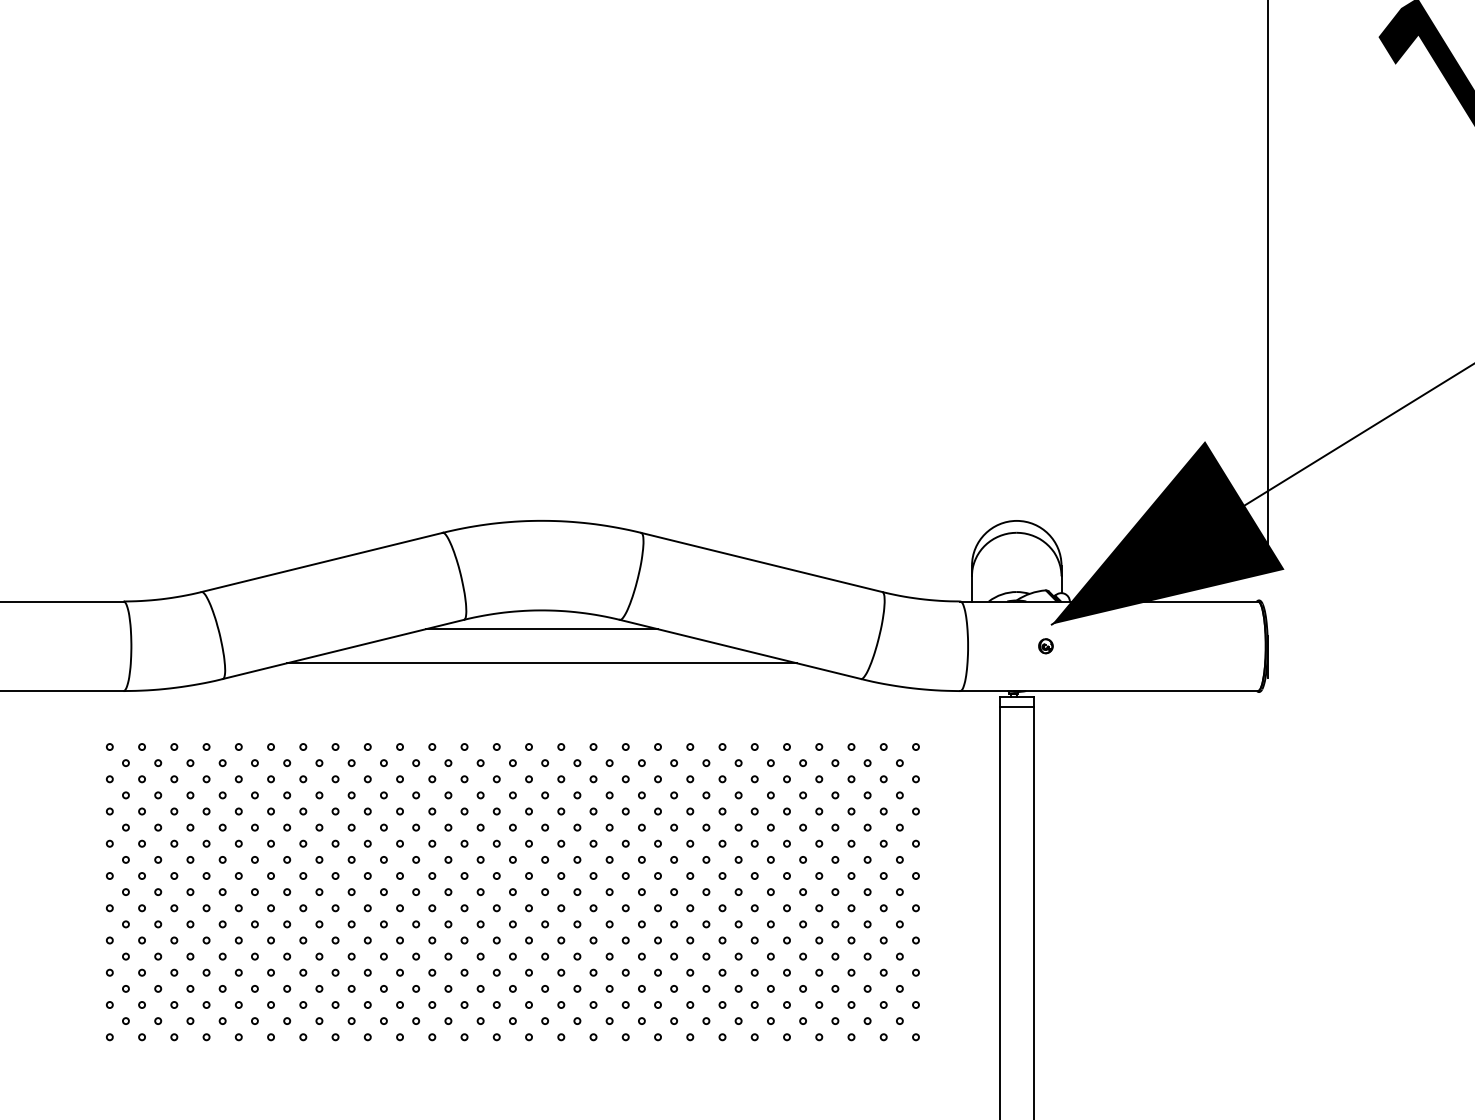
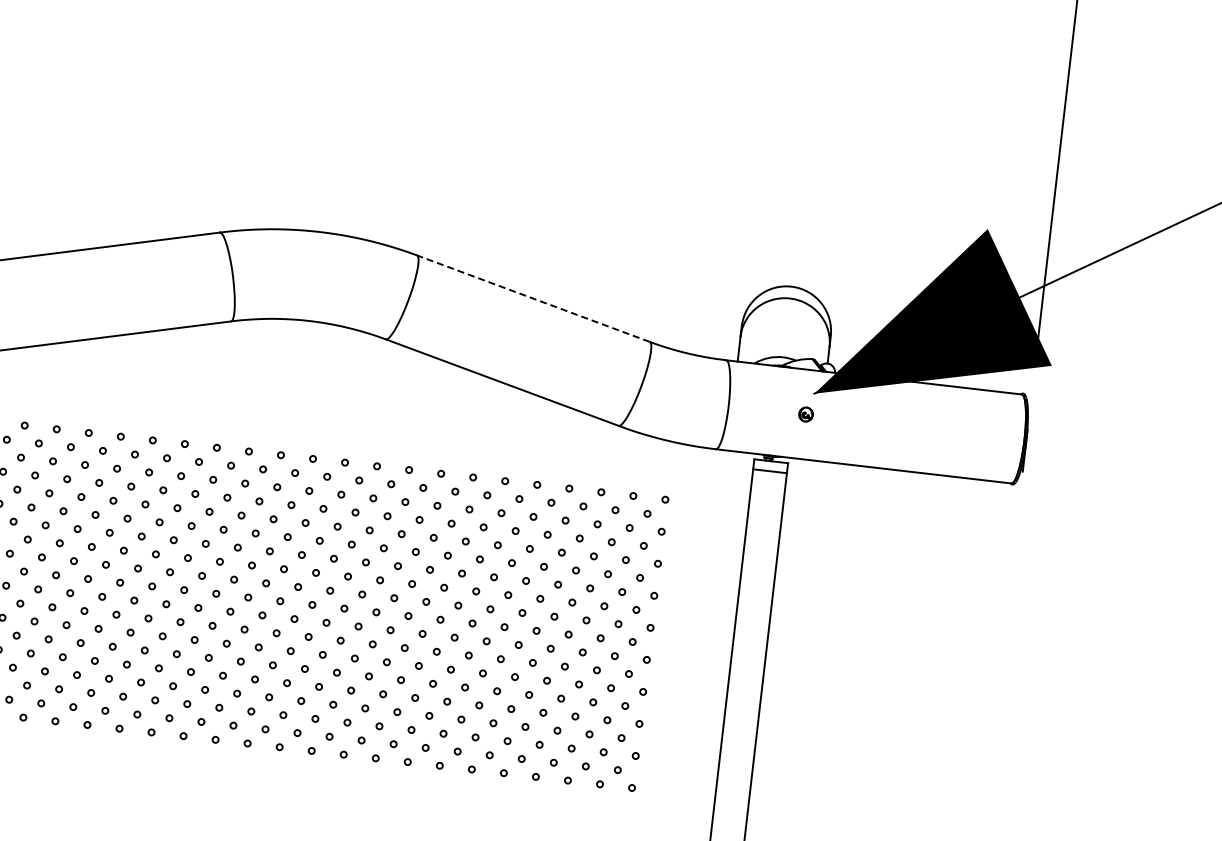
line: (761, 562) -> (533, 298), solid -> dashed
line: (541, 629) -> (306, 339), removed
line: (541, 663) -> (302, 373), removed

